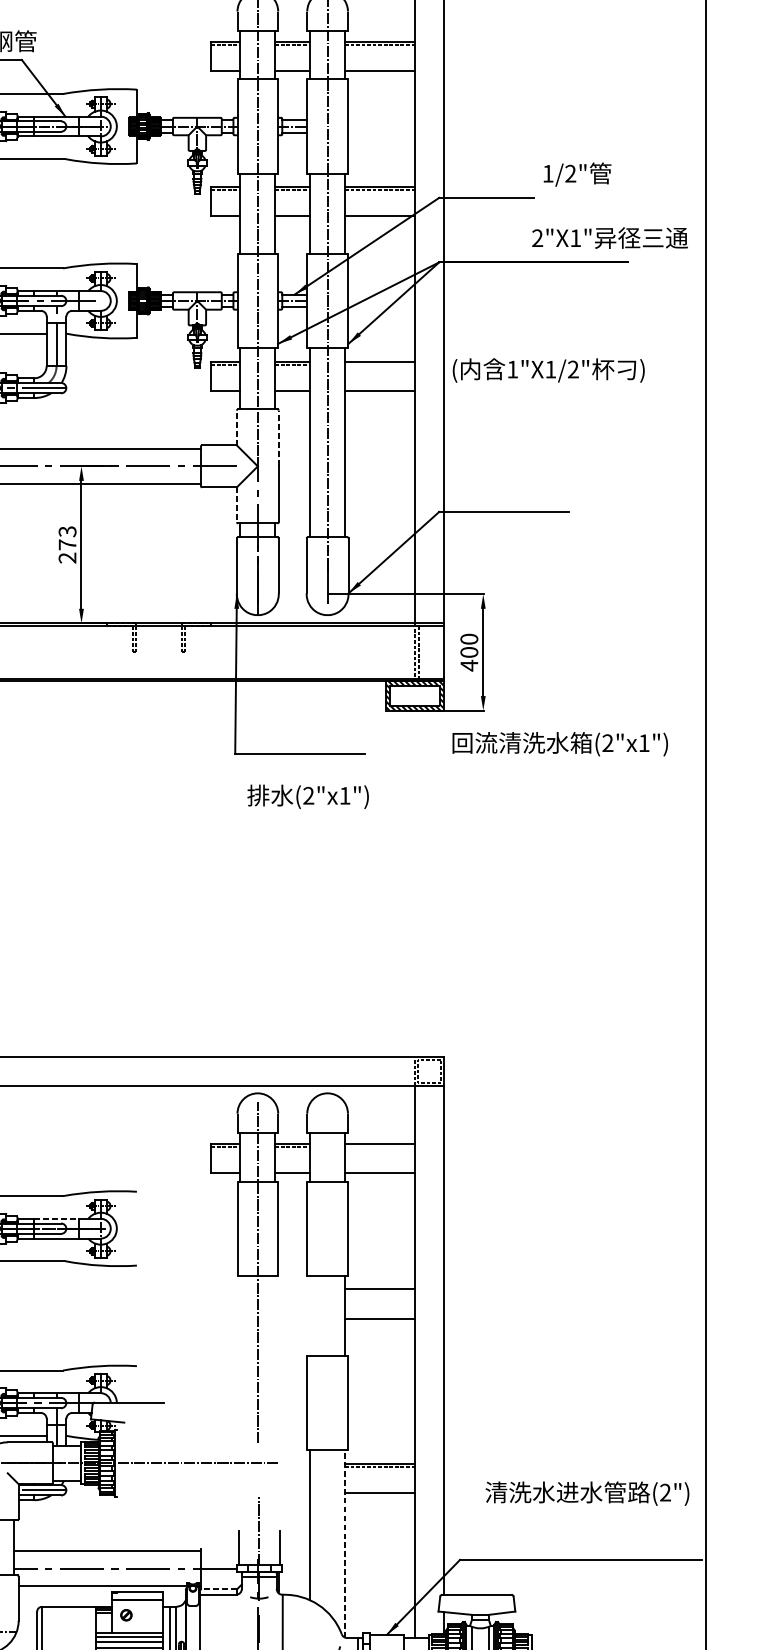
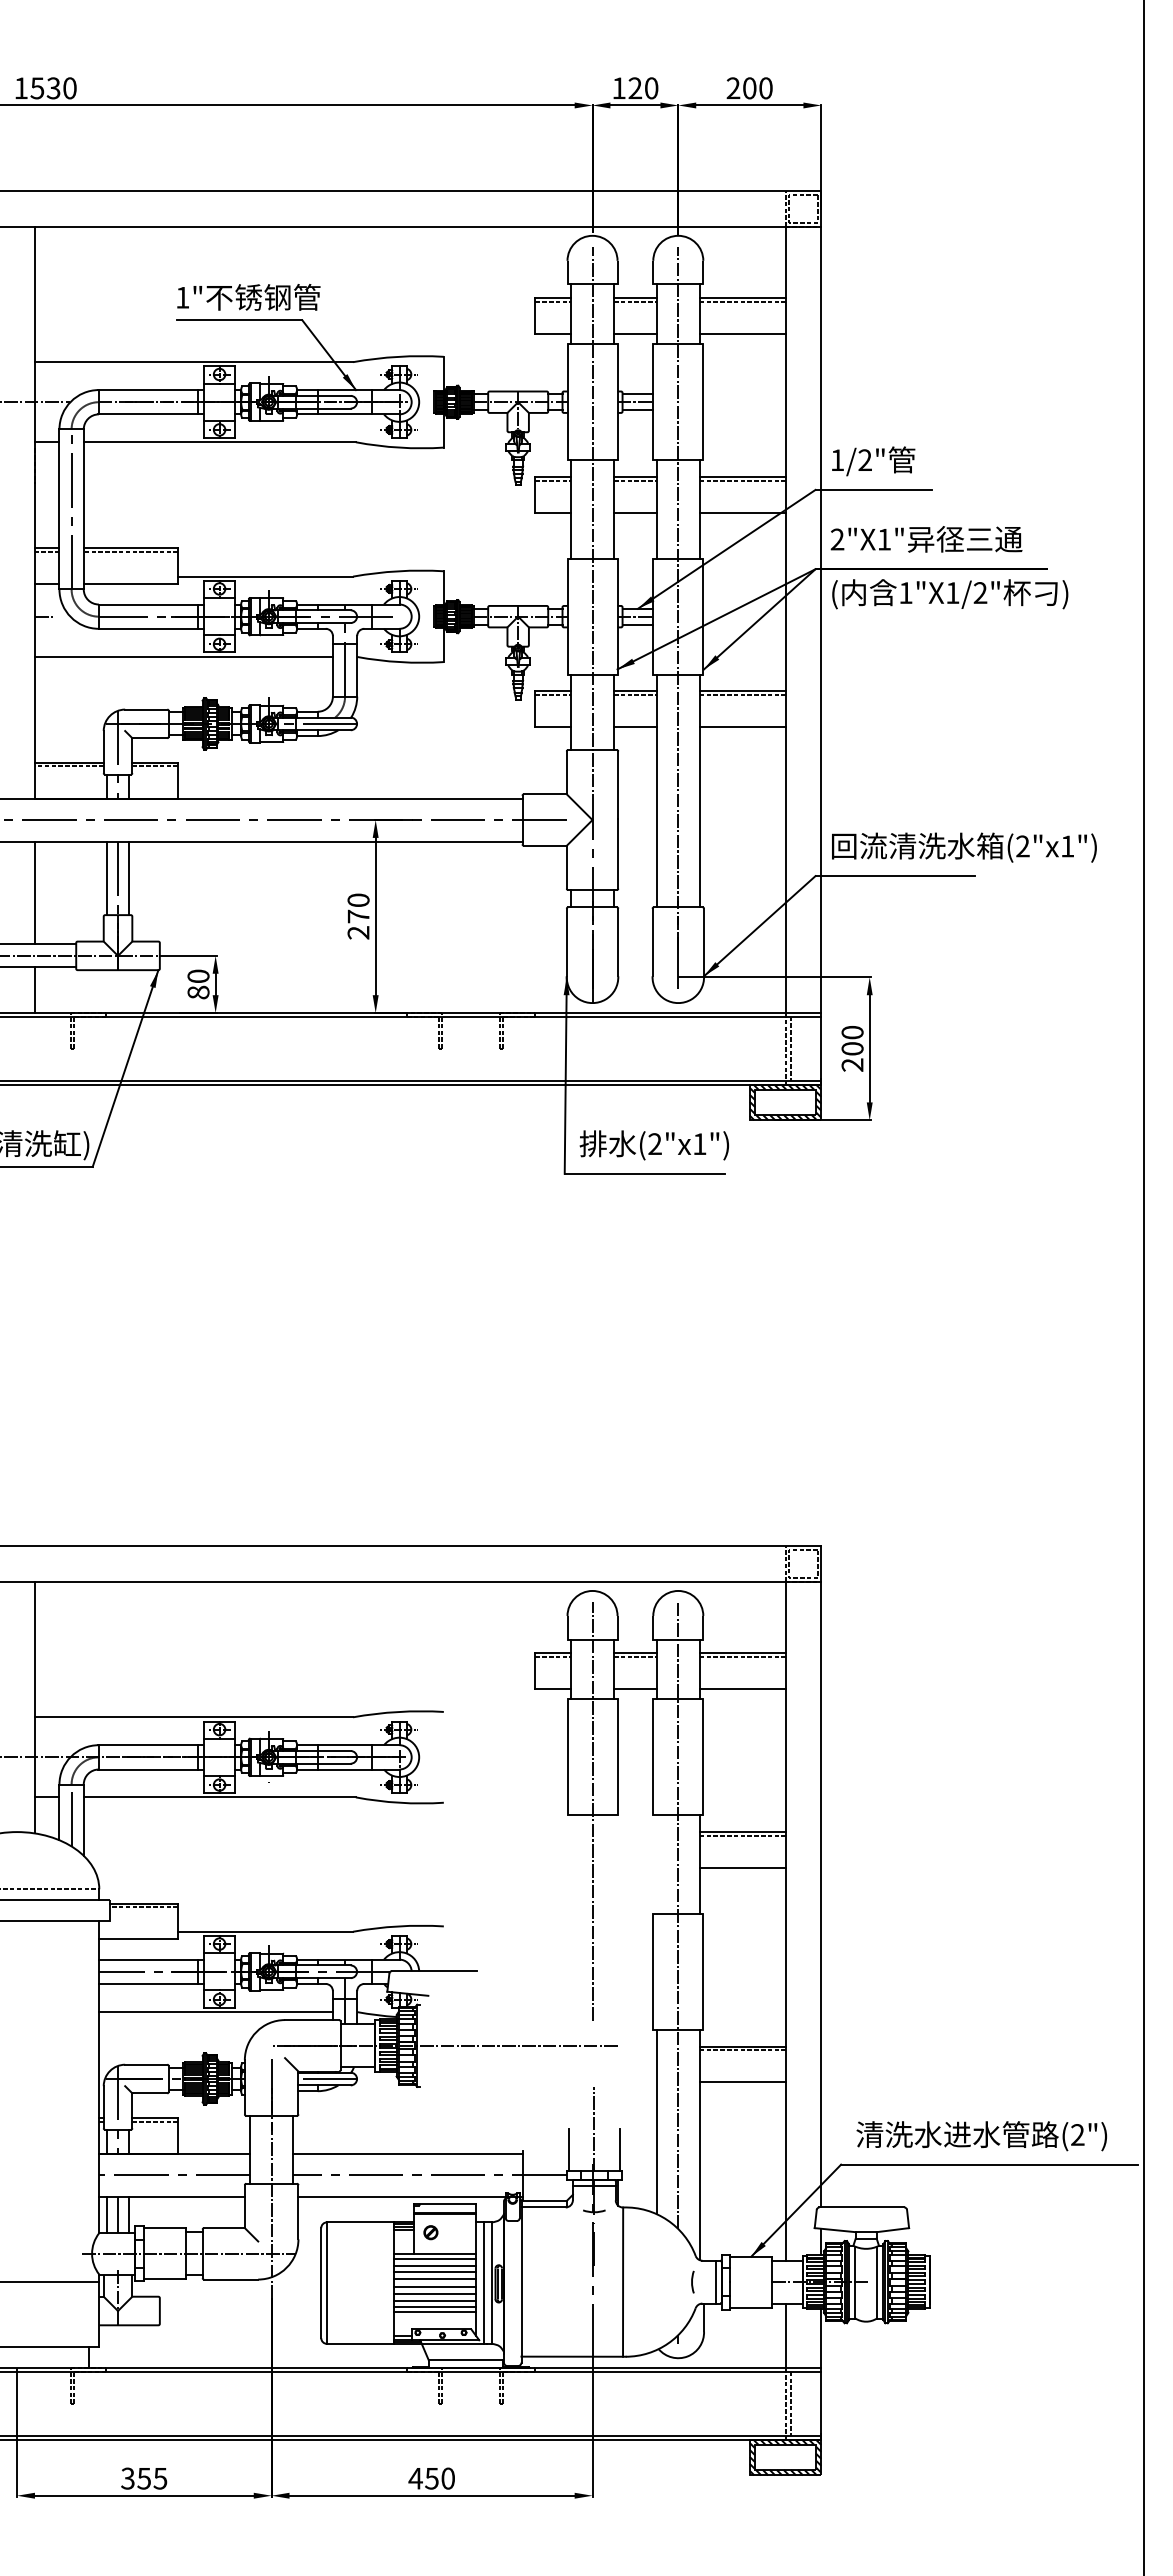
text: (577, 174) -> (873, 461), moved
text: (609, 238) -> (926, 539), moved
line: (379, 364) -> (742, 694), added
text: (548, 370) -> (950, 594), moved
line: (236, 427) -> (566, 772), dashed -> solid
line: (278, 438) -> (618, 785), dashed -> solid
line: (236, 504) -> (566, 867), dashed -> solid
text: (67, 531) -> (358, 900), 273 -> 270
text: (469, 665) -> (852, 1064), 400 -> 200
text: (560, 744) -> (964, 847), moved
text: (307, 796) -> (653, 1145), moved
line: (379, 1146) -> (742, 1656), added
line: (56, 1219) -> (345, 1745), dashed -> solid
line: (379, 1292) -> (742, 1835), added
line: (327, 1357) -> (678, 1915), added
text: (587, 1493) -> (981, 2136), moved
line: (344, 1543) -> (699, 2144), dashed -> solid
line: (218, 1589) -> (544, 2200), dashed -> solid

